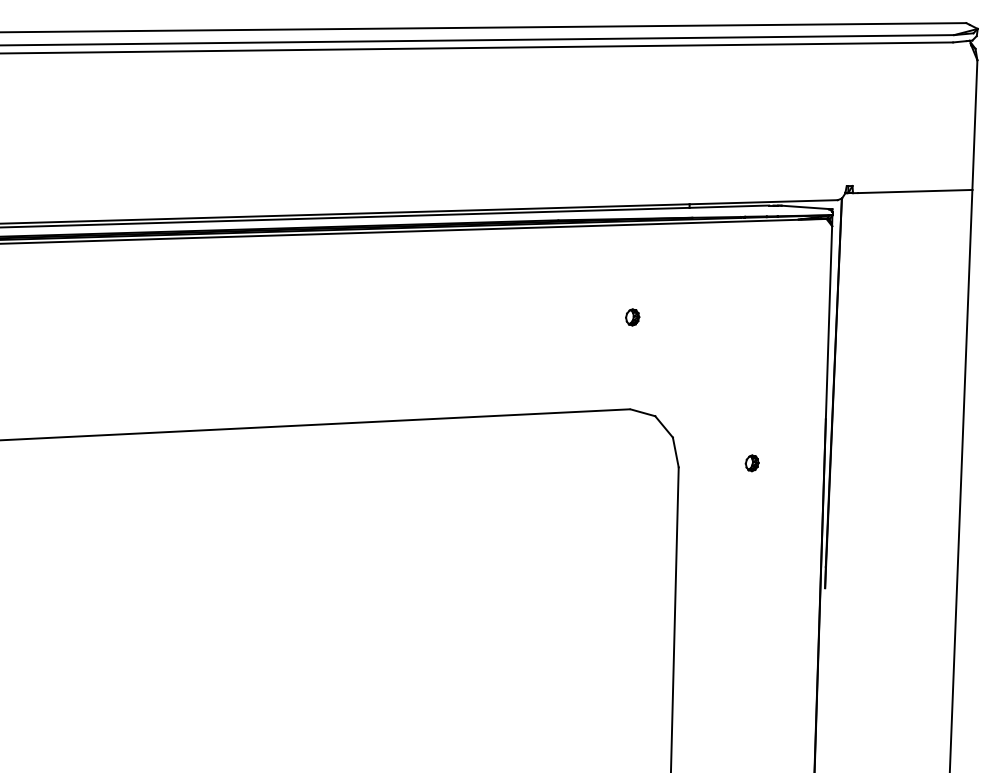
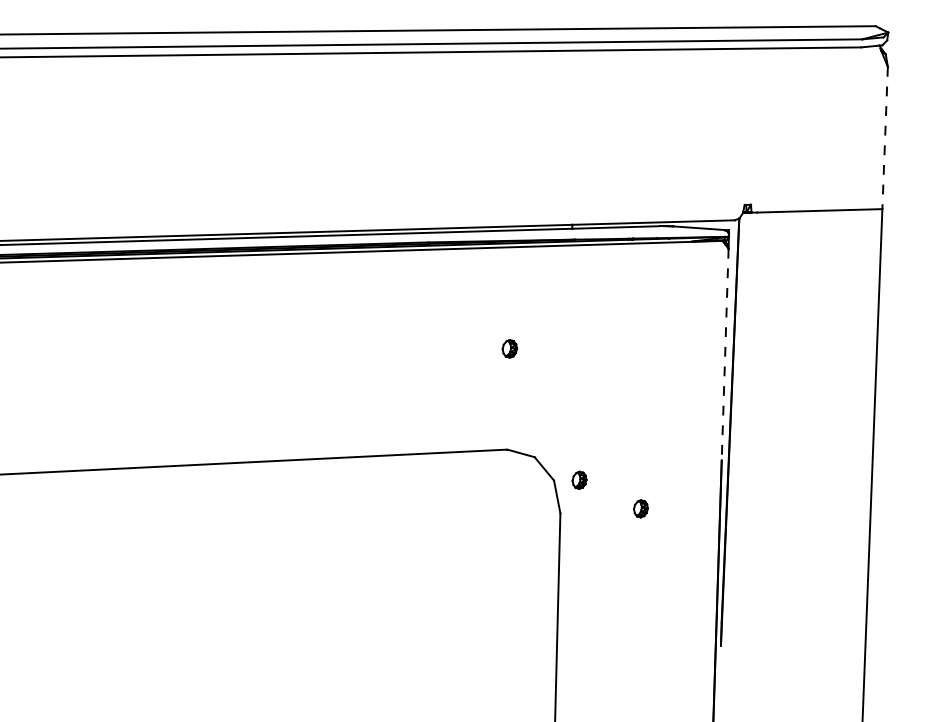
line: (974, 125) -> (884, 138), solid -> dashed
line: (829, 322) -> (725, 354), solid -> dashed
part: (695, 437) -> (578, 480), added

